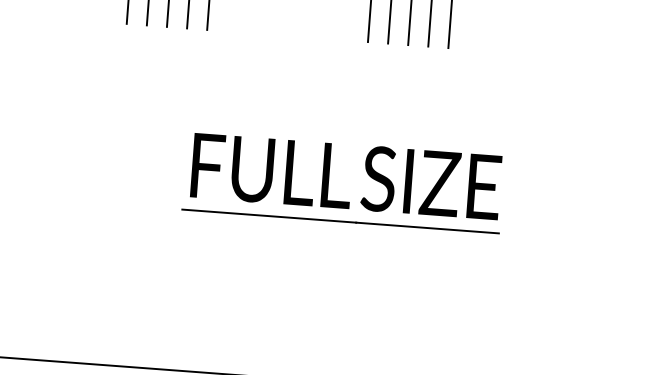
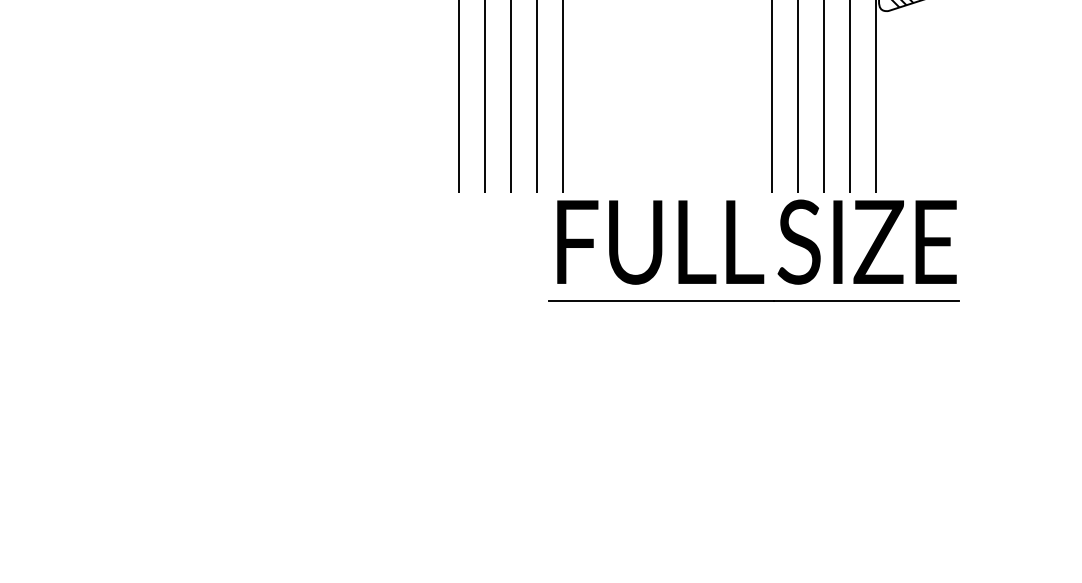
part: (329, 181) -> (735, 250), moved

